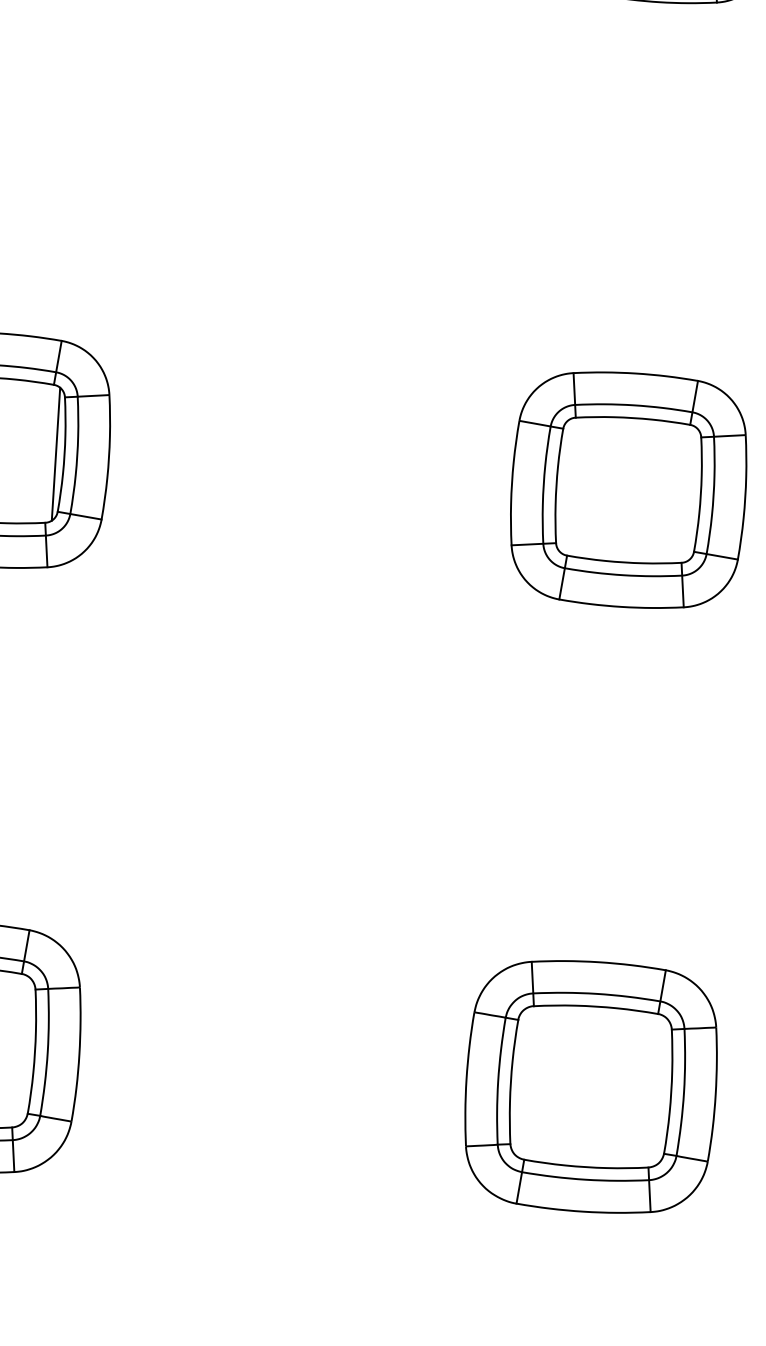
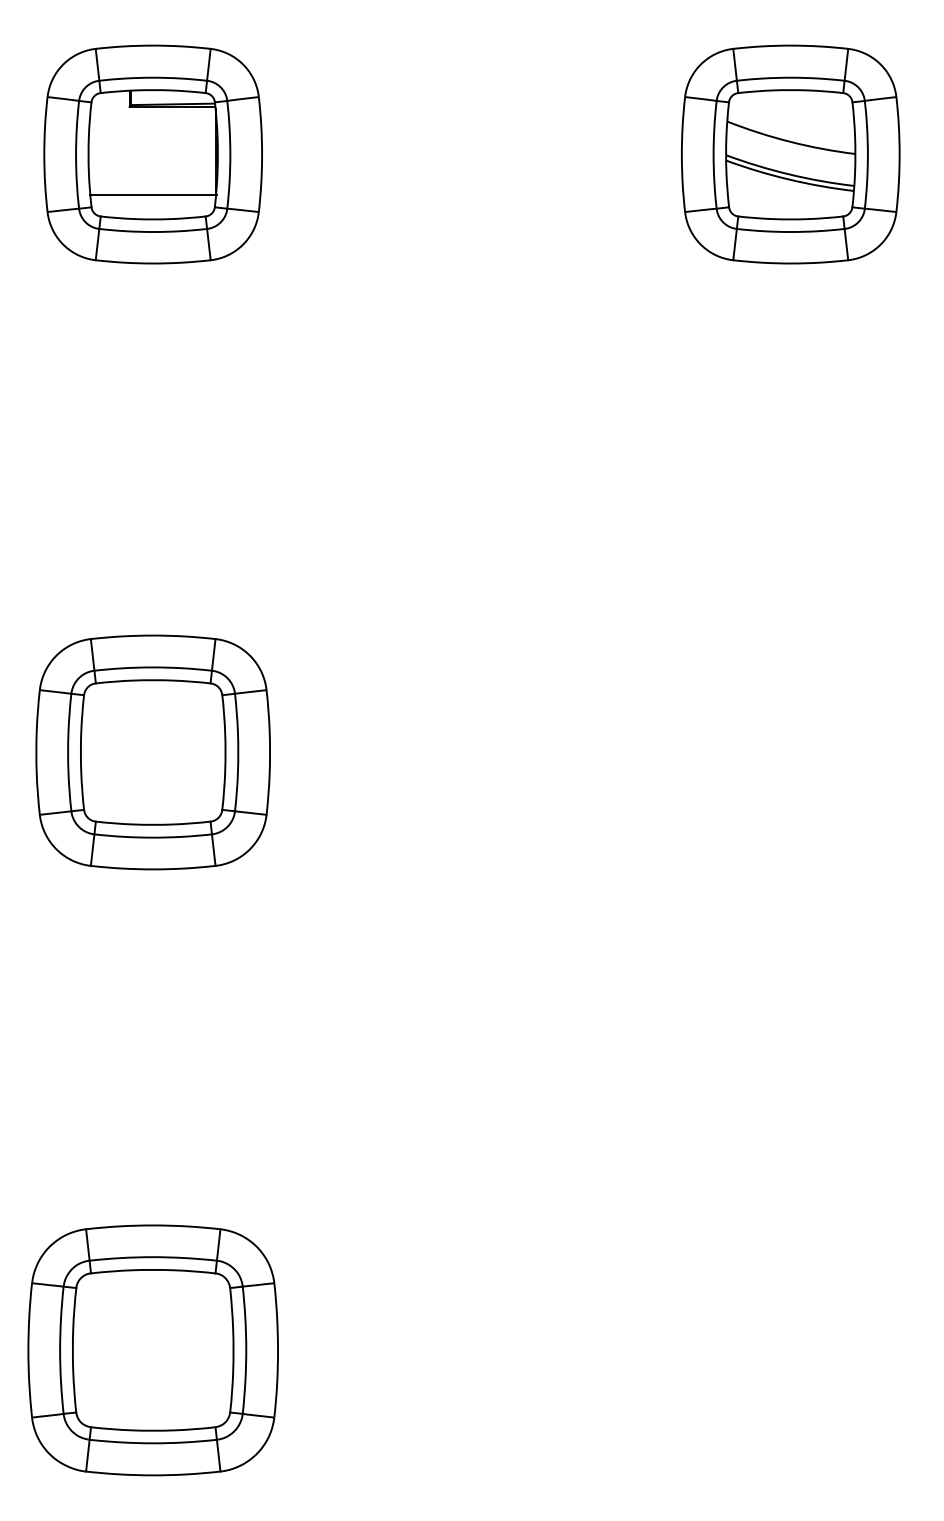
line: (55, 454) -> (216, 752), removed
part: (628, 490) -> (790, 752), removed
part: (590, 1087) -> (790, 1350), removed

